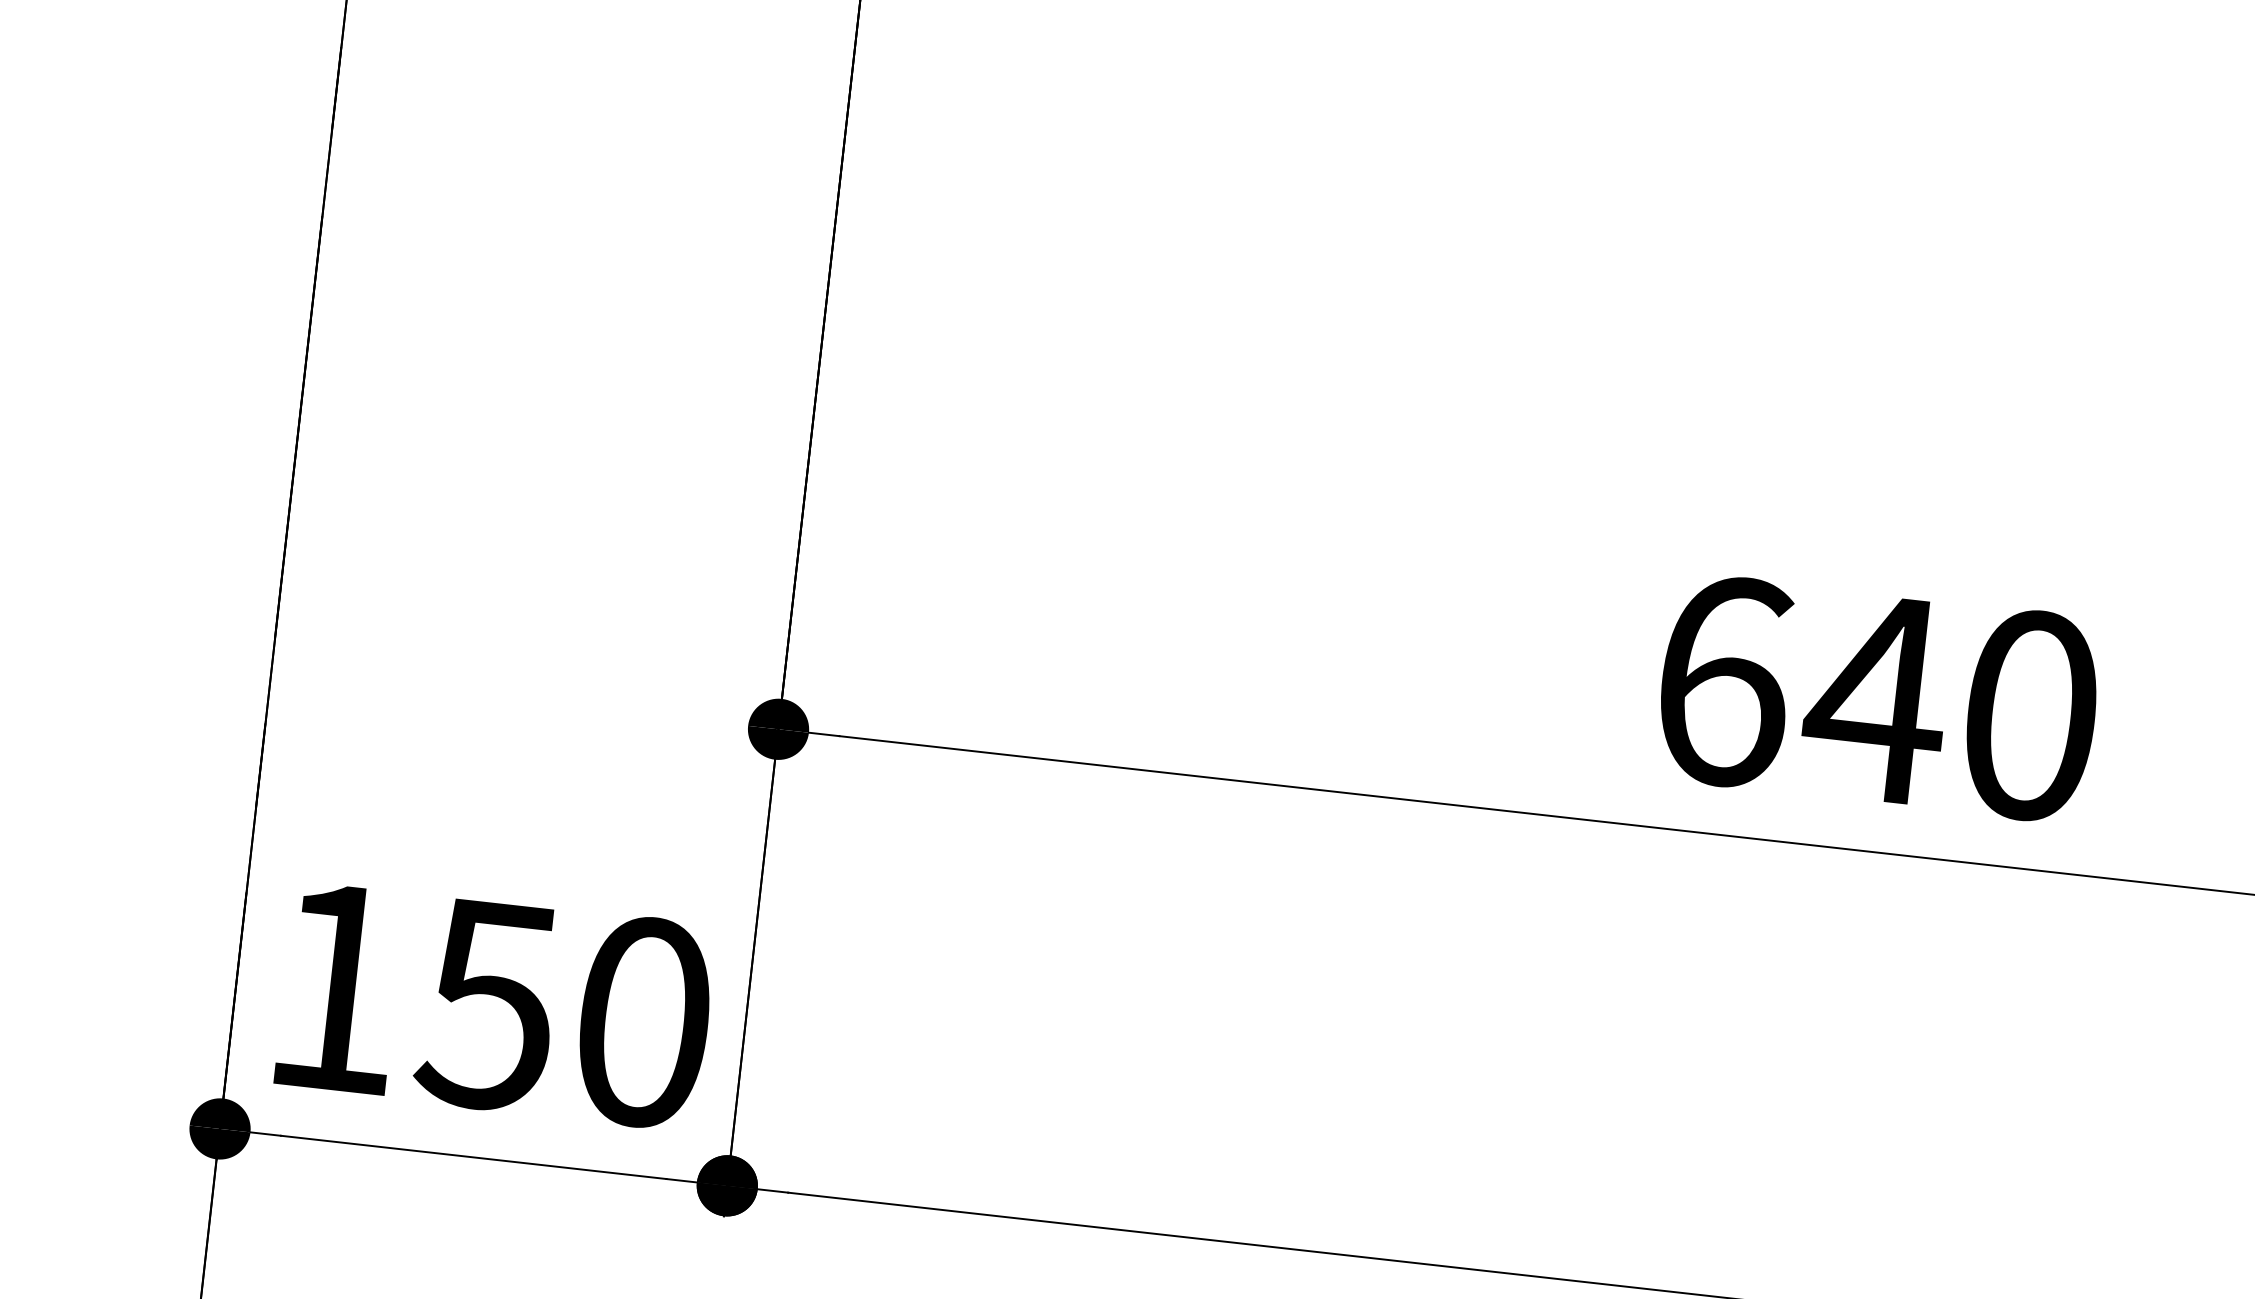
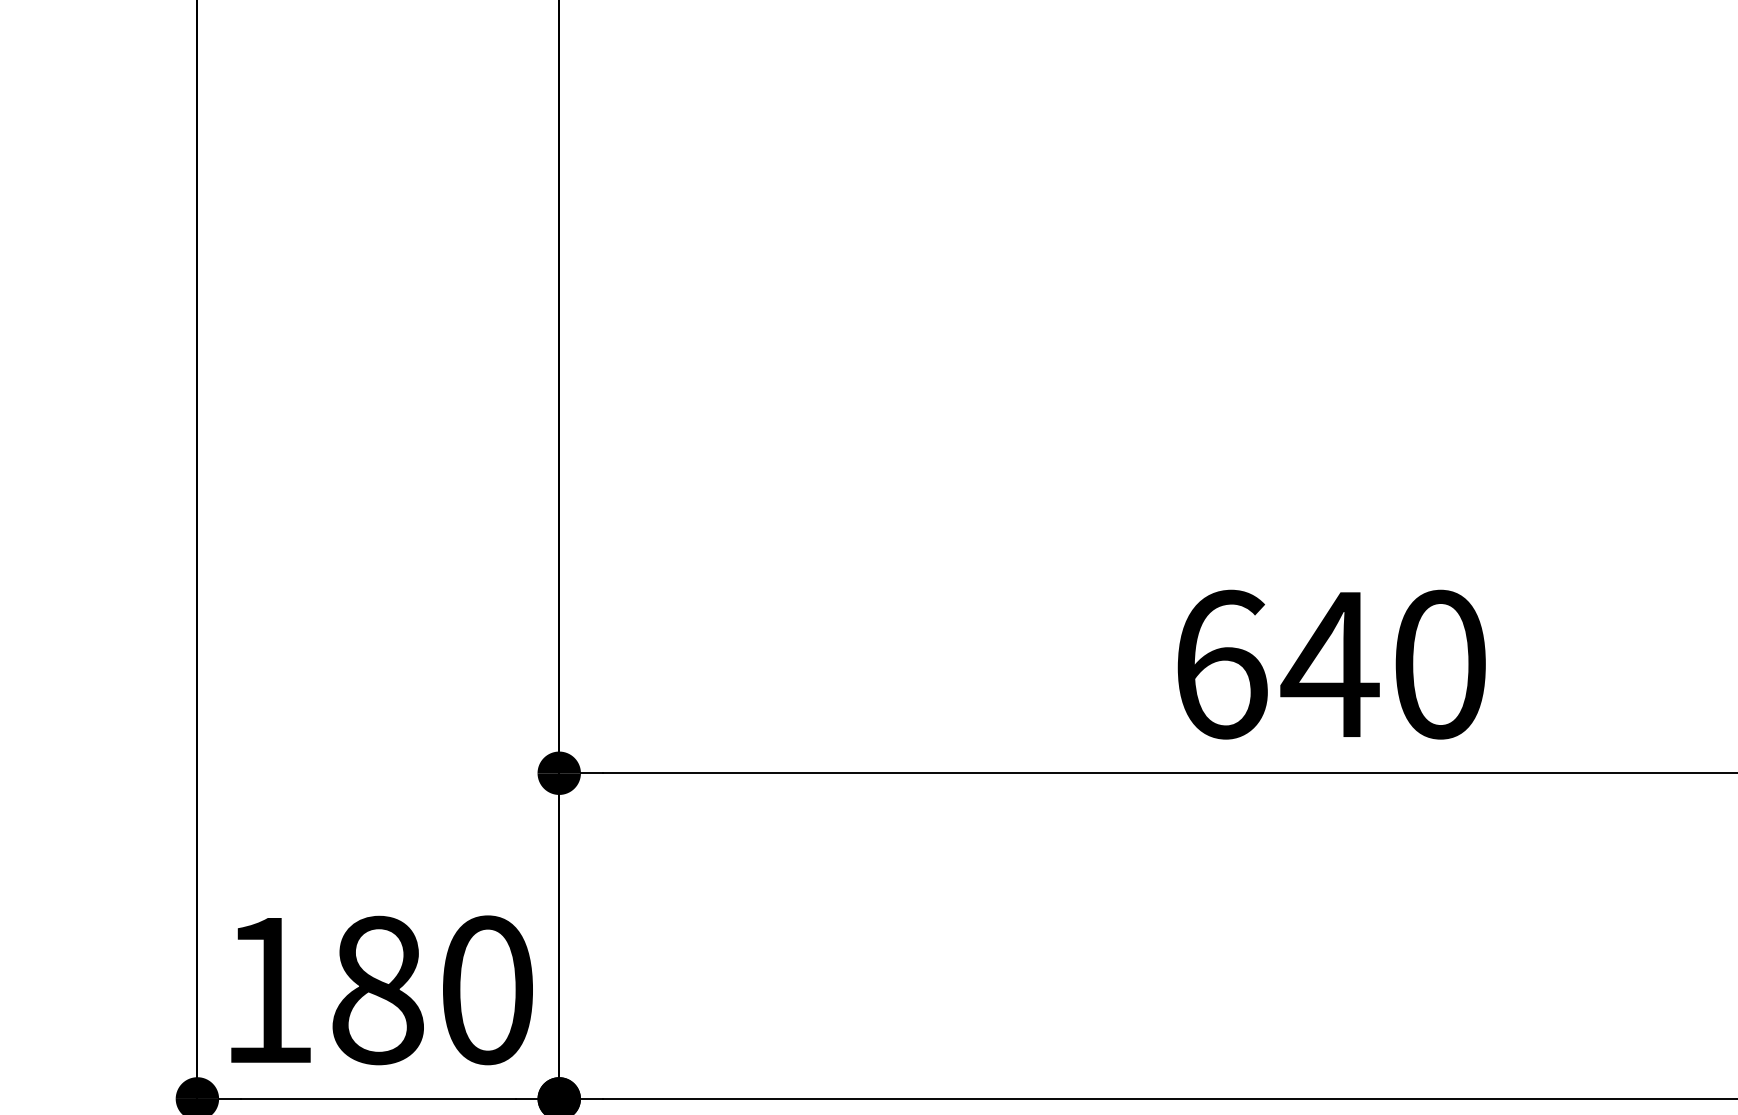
text: (488, 1005) -> (376, 990), 150 -> 180

